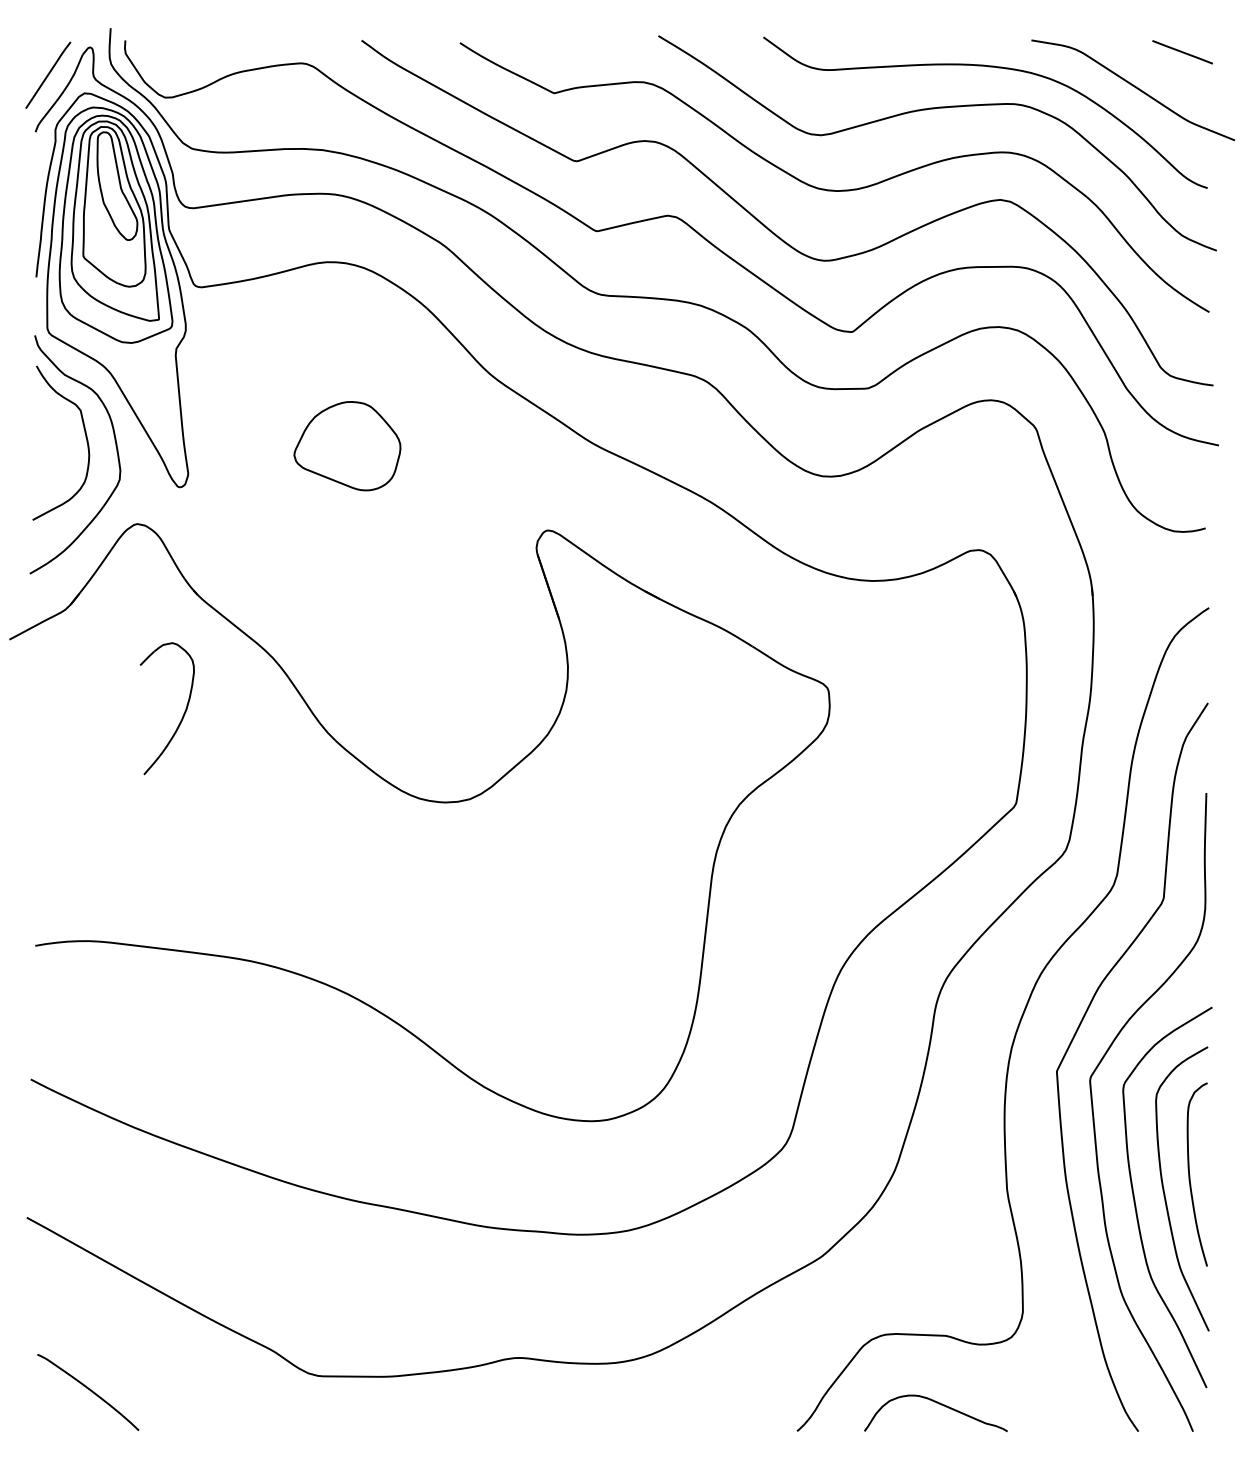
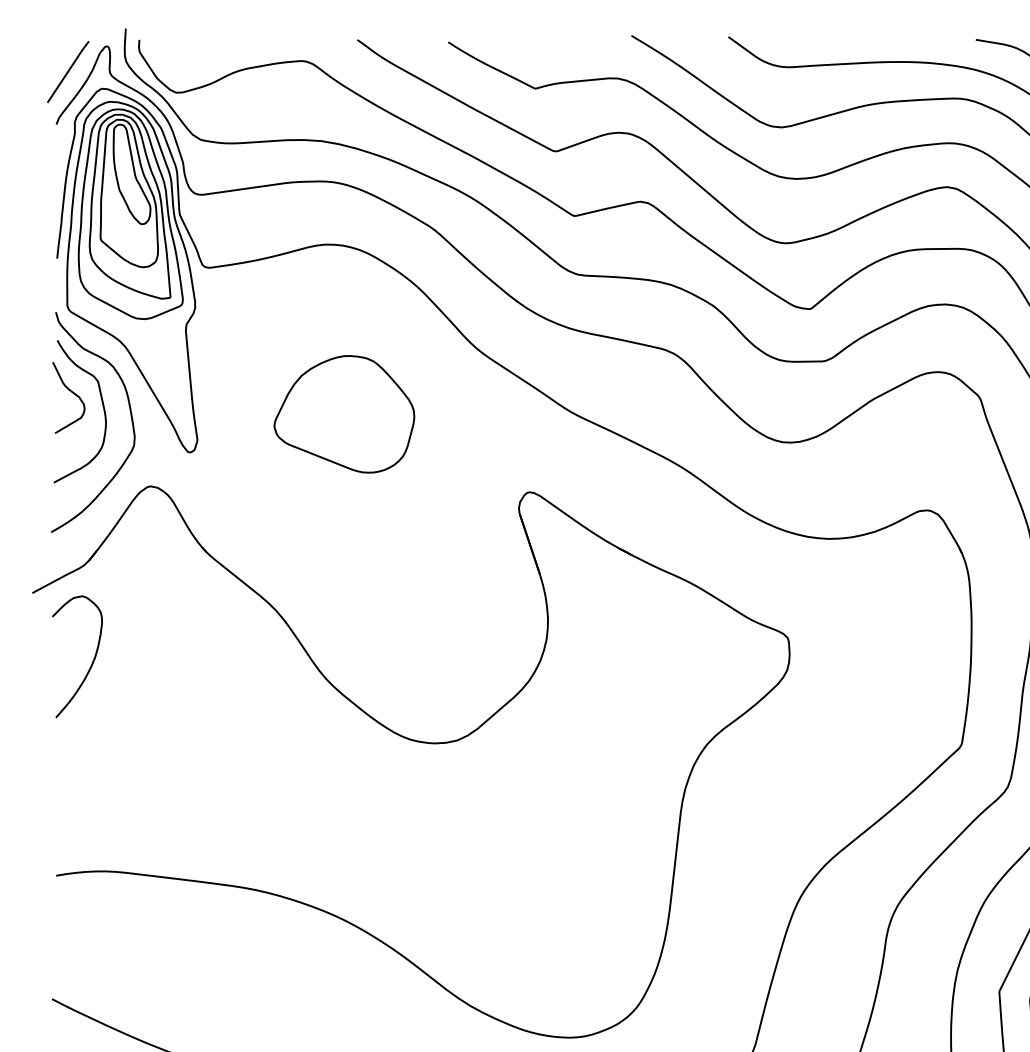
curve: (51, 422) -> (71, 392), added
part: (347, 446) -> (344, 414), size x1.43
part: (182, 715) -> (91, 663), moved

